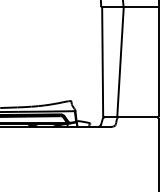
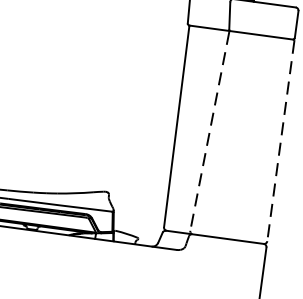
line: (120, 62) -> (209, 132), solid -> dashed
line: (158, 62) -> (279, 142), solid -> dashed

